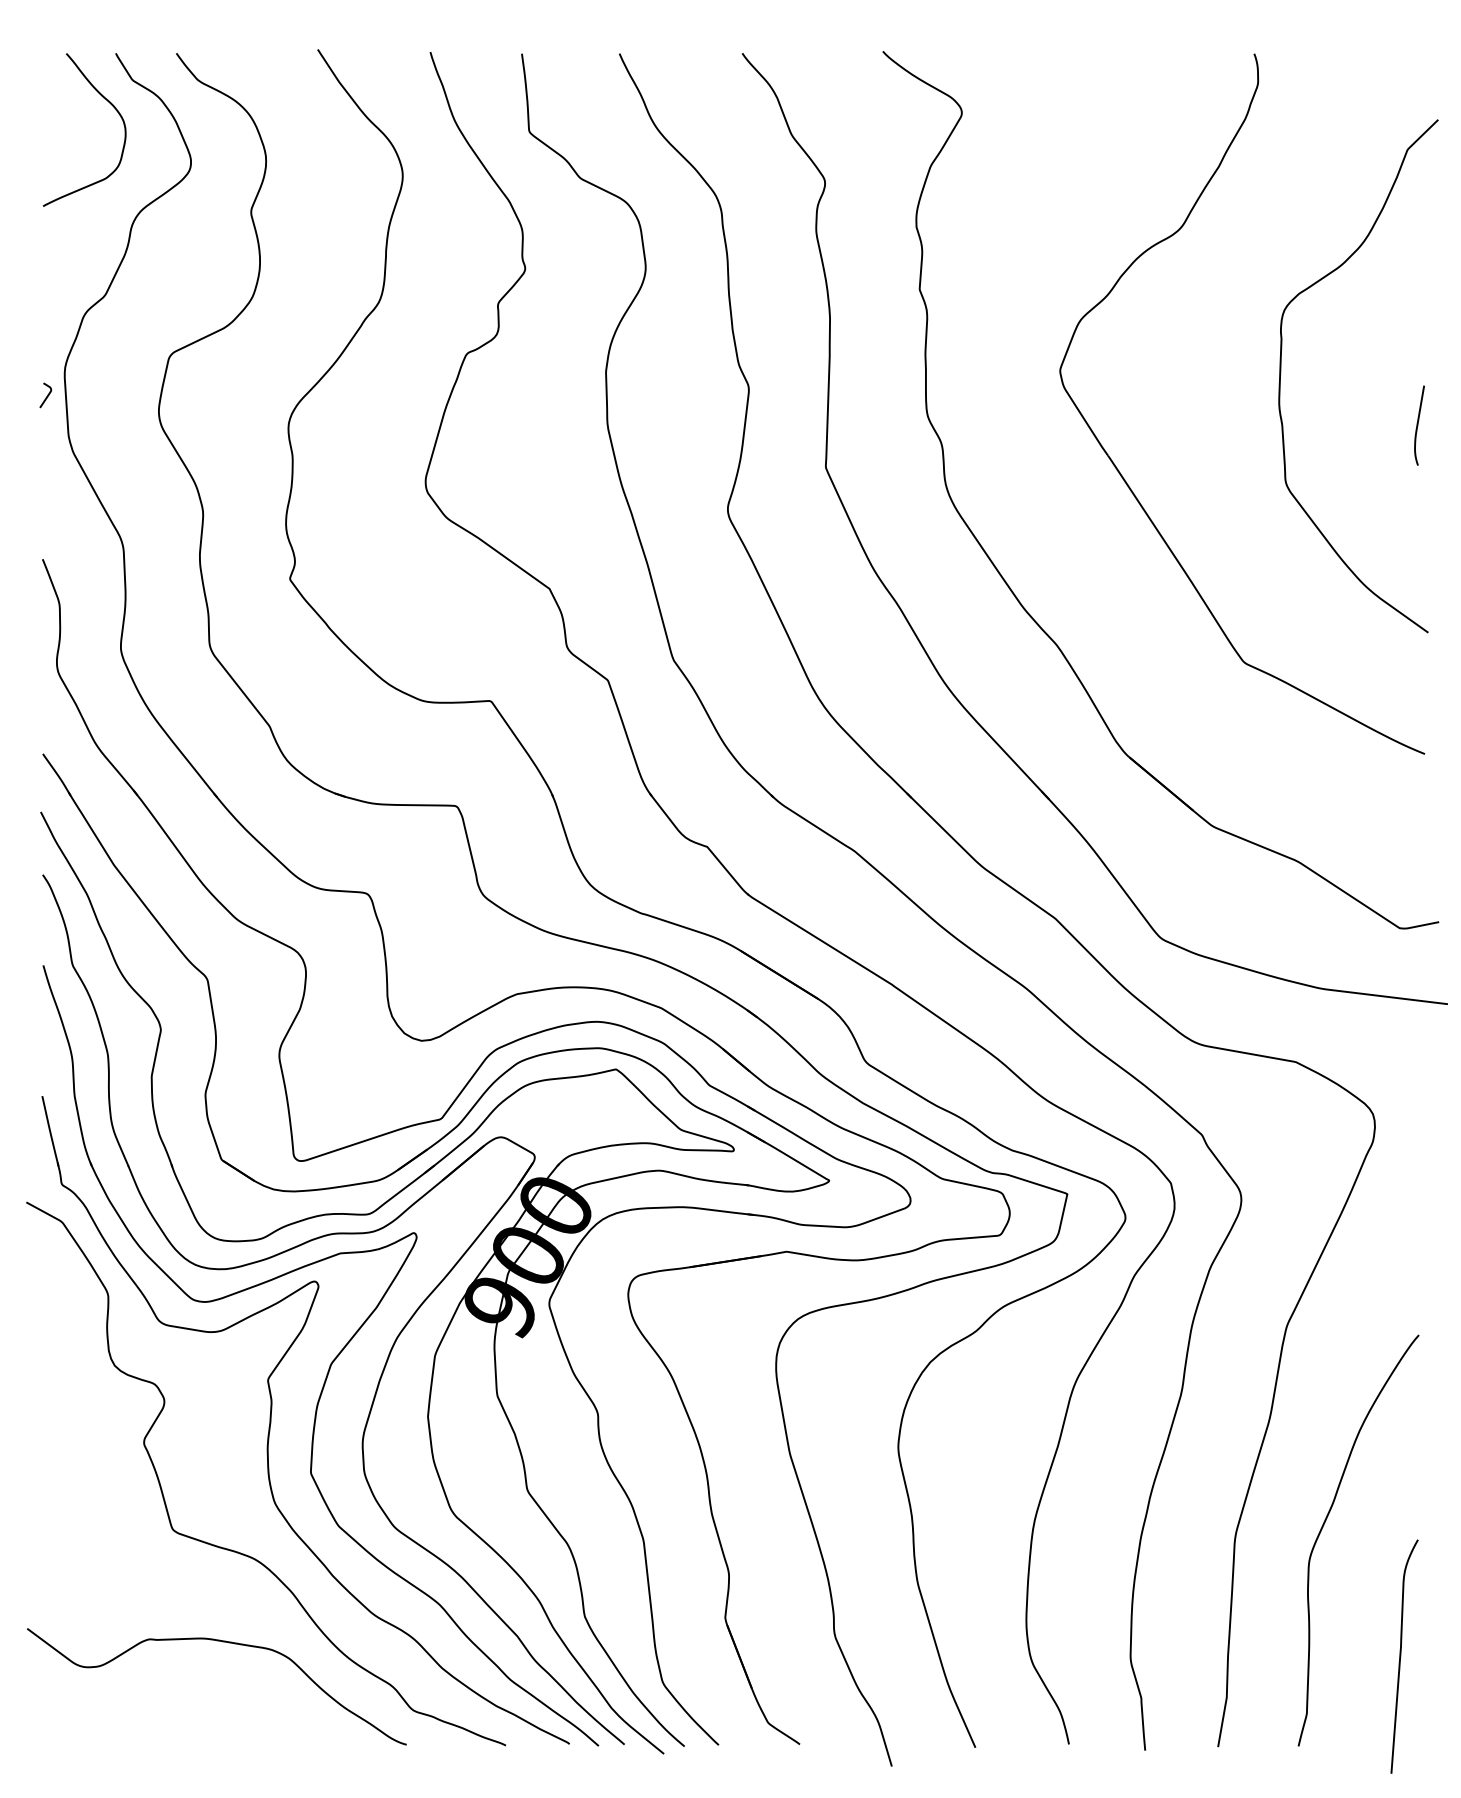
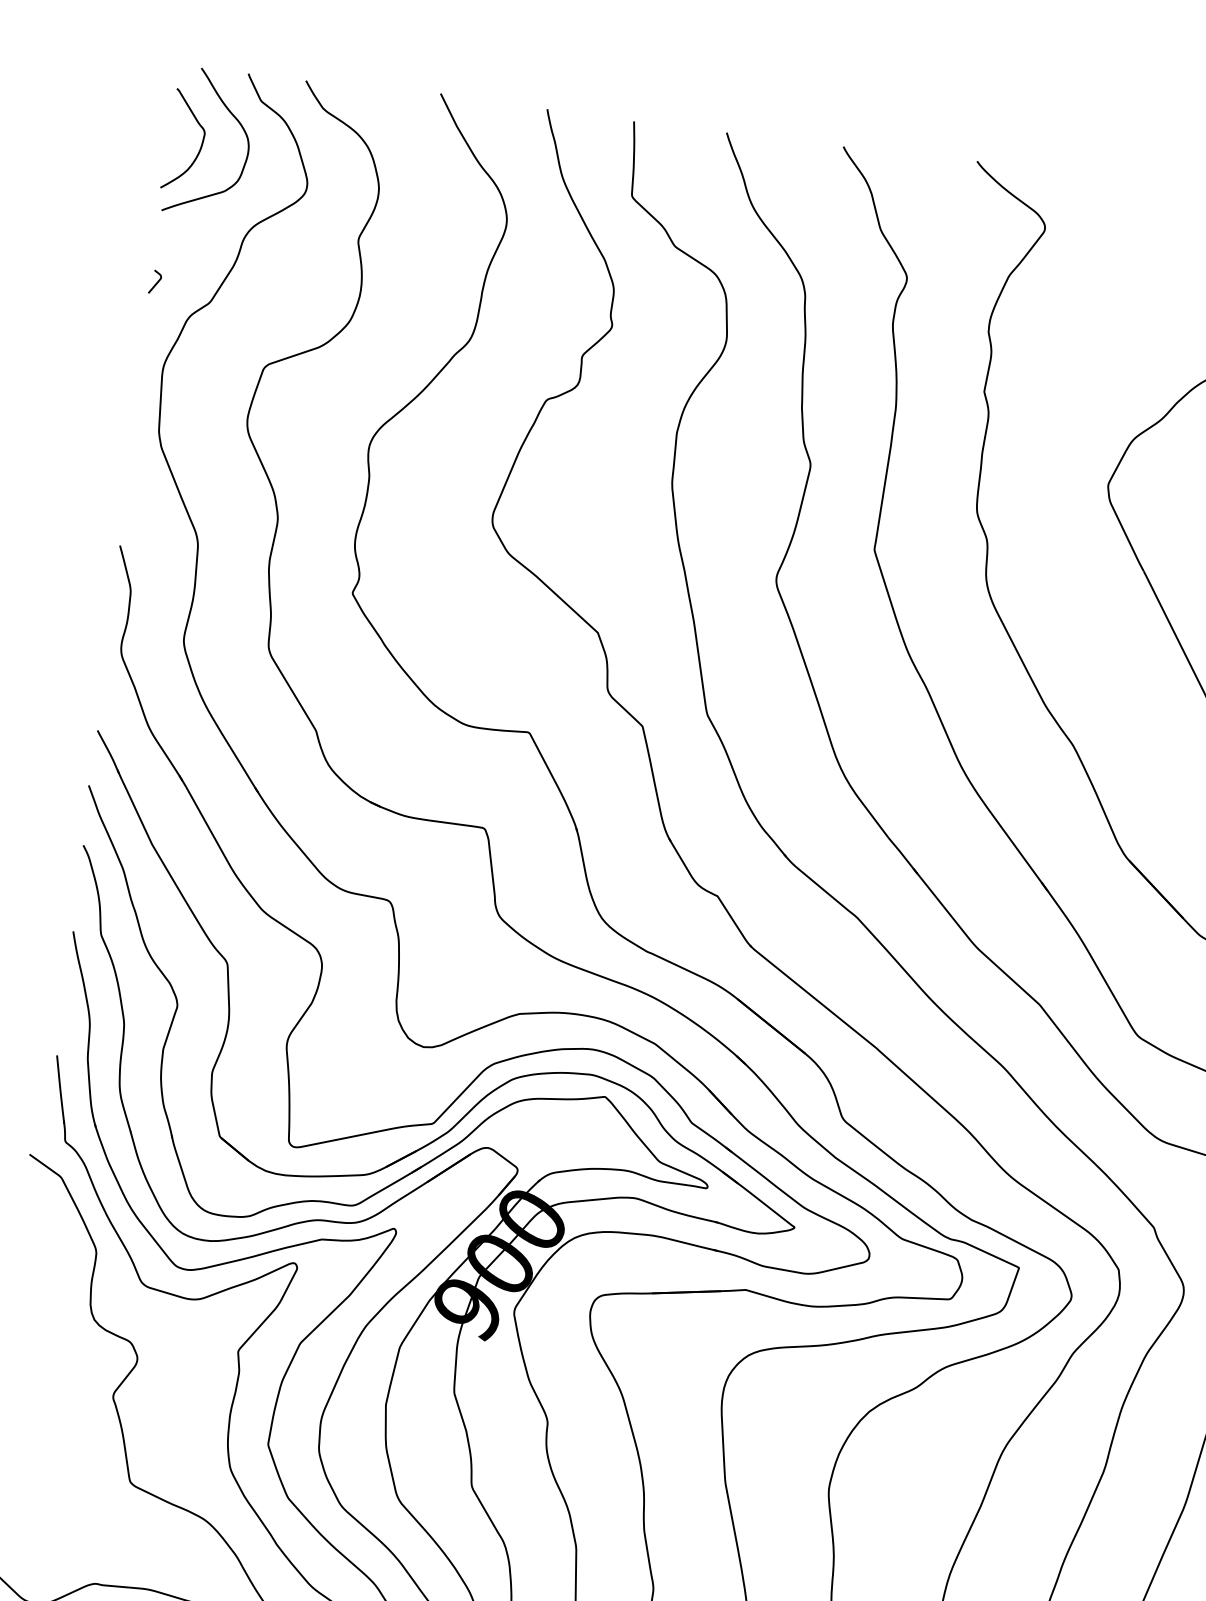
curve: (75, 133) -> (200, 145), added
curve: (46, 396) -> (155, 283), moved

